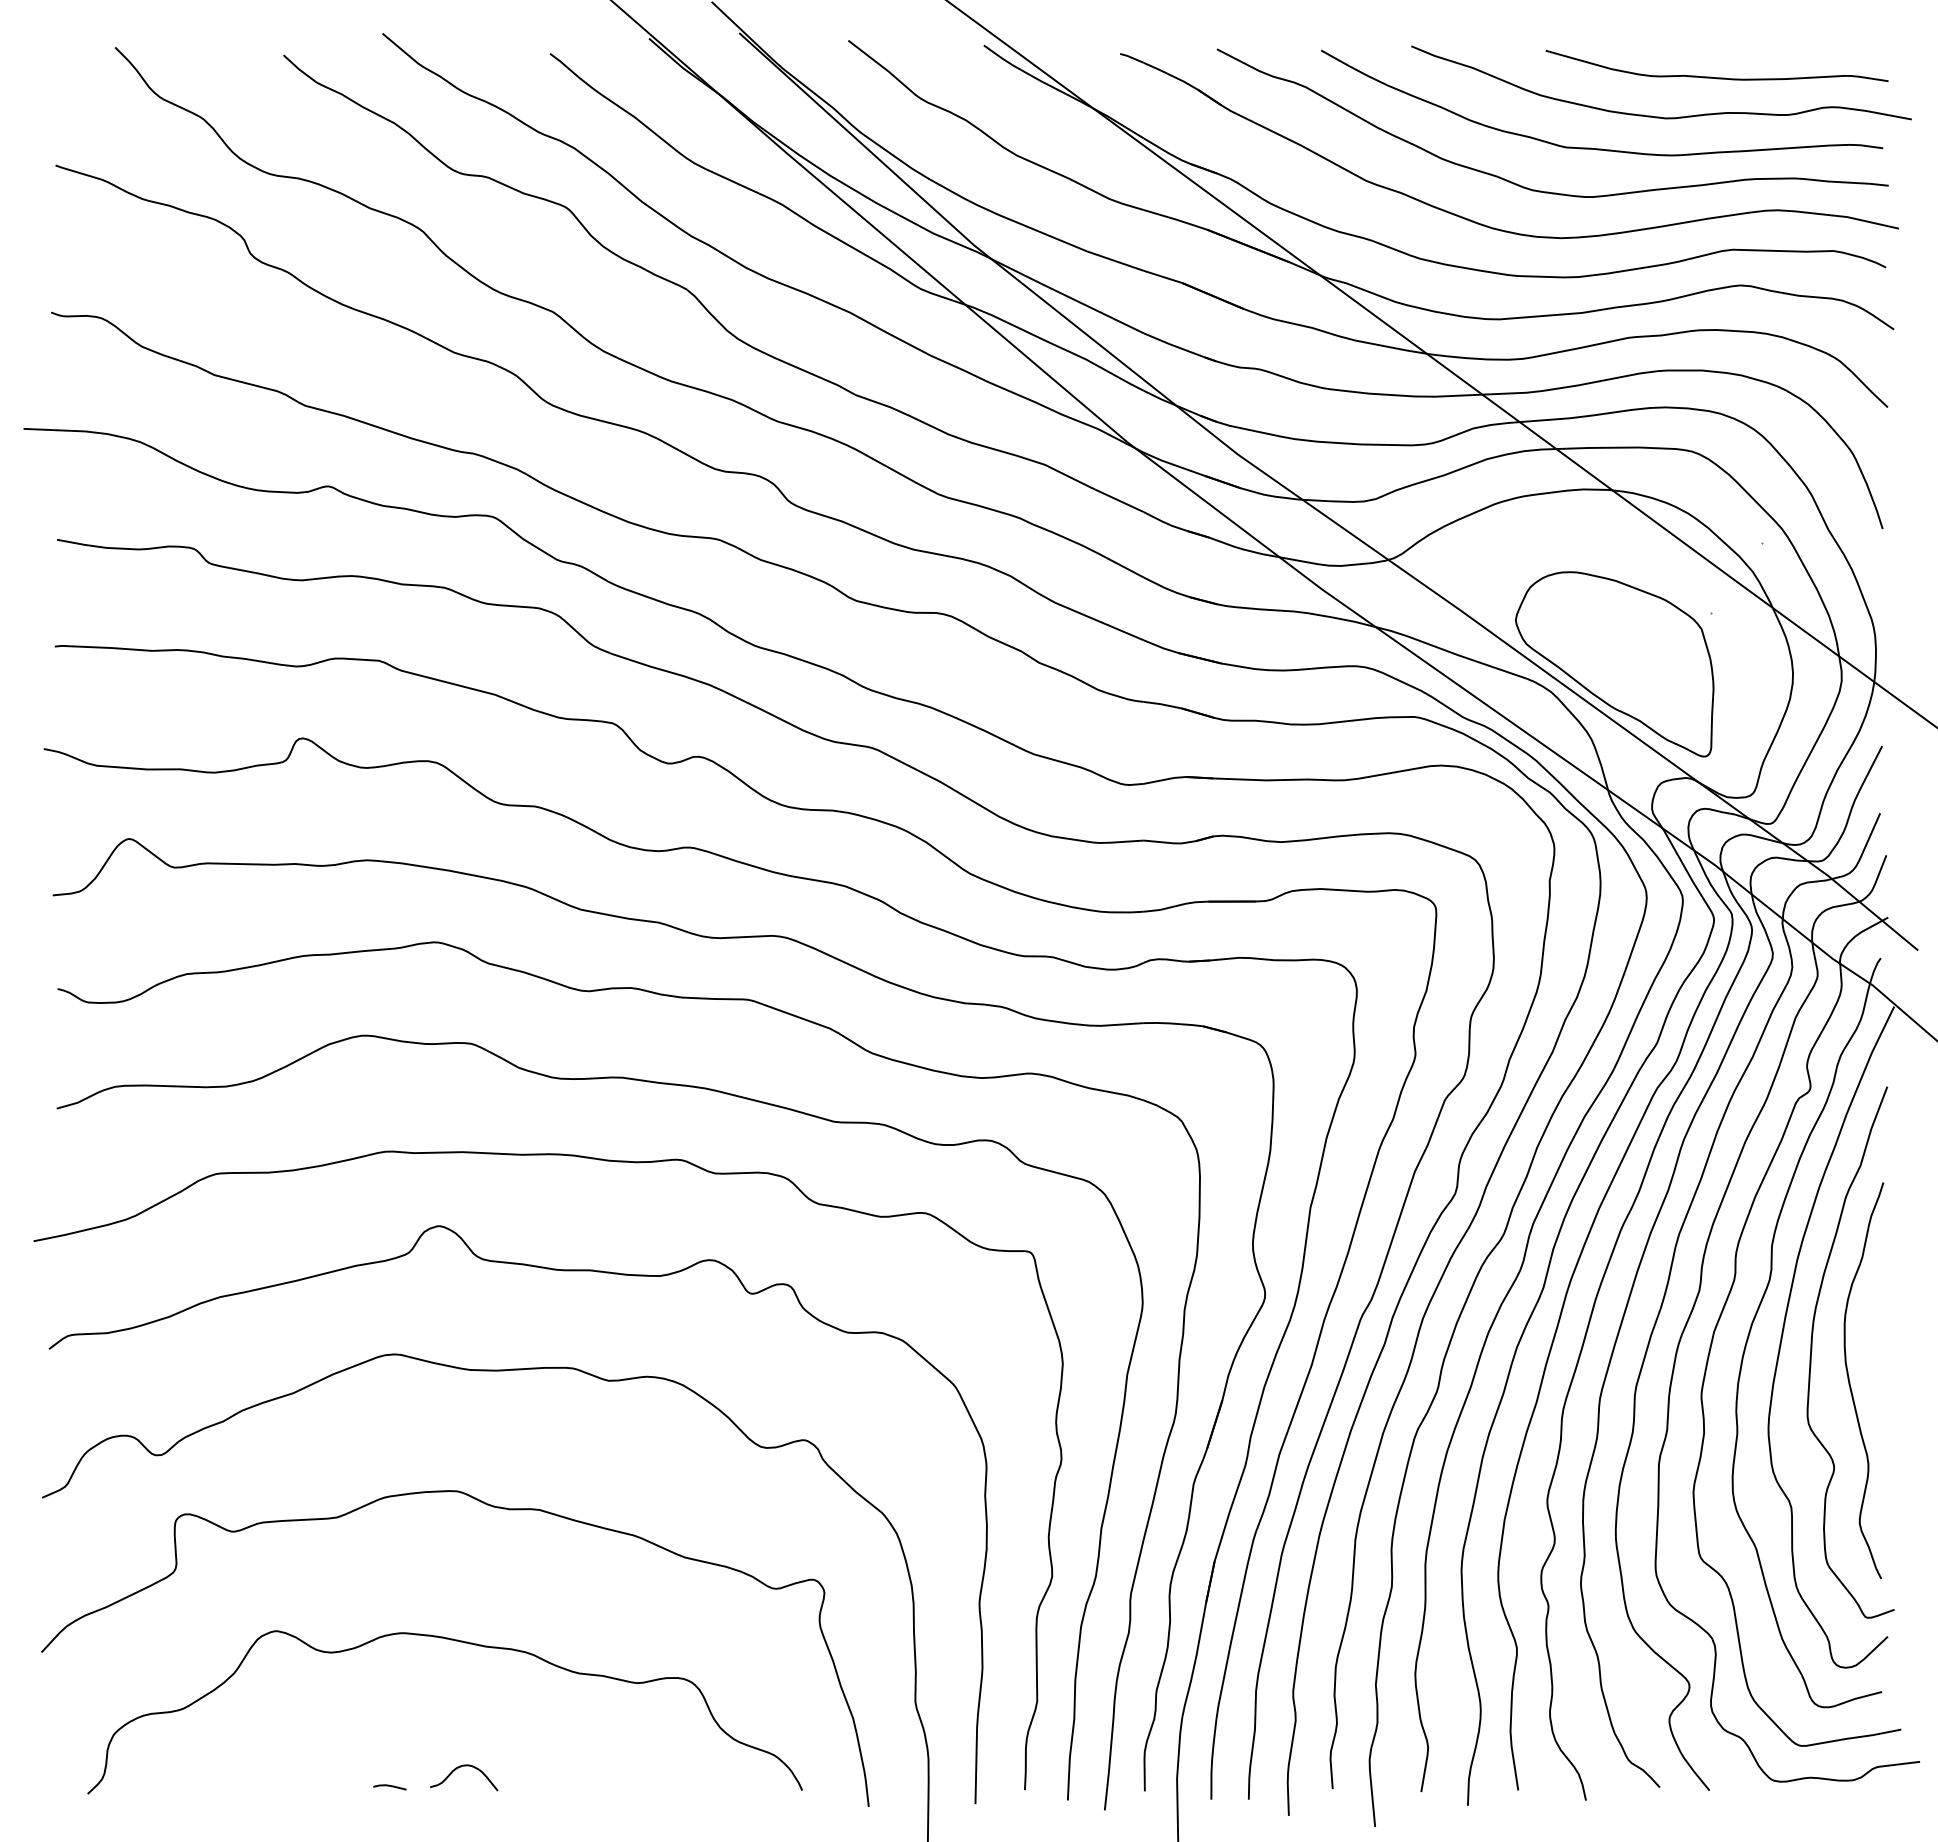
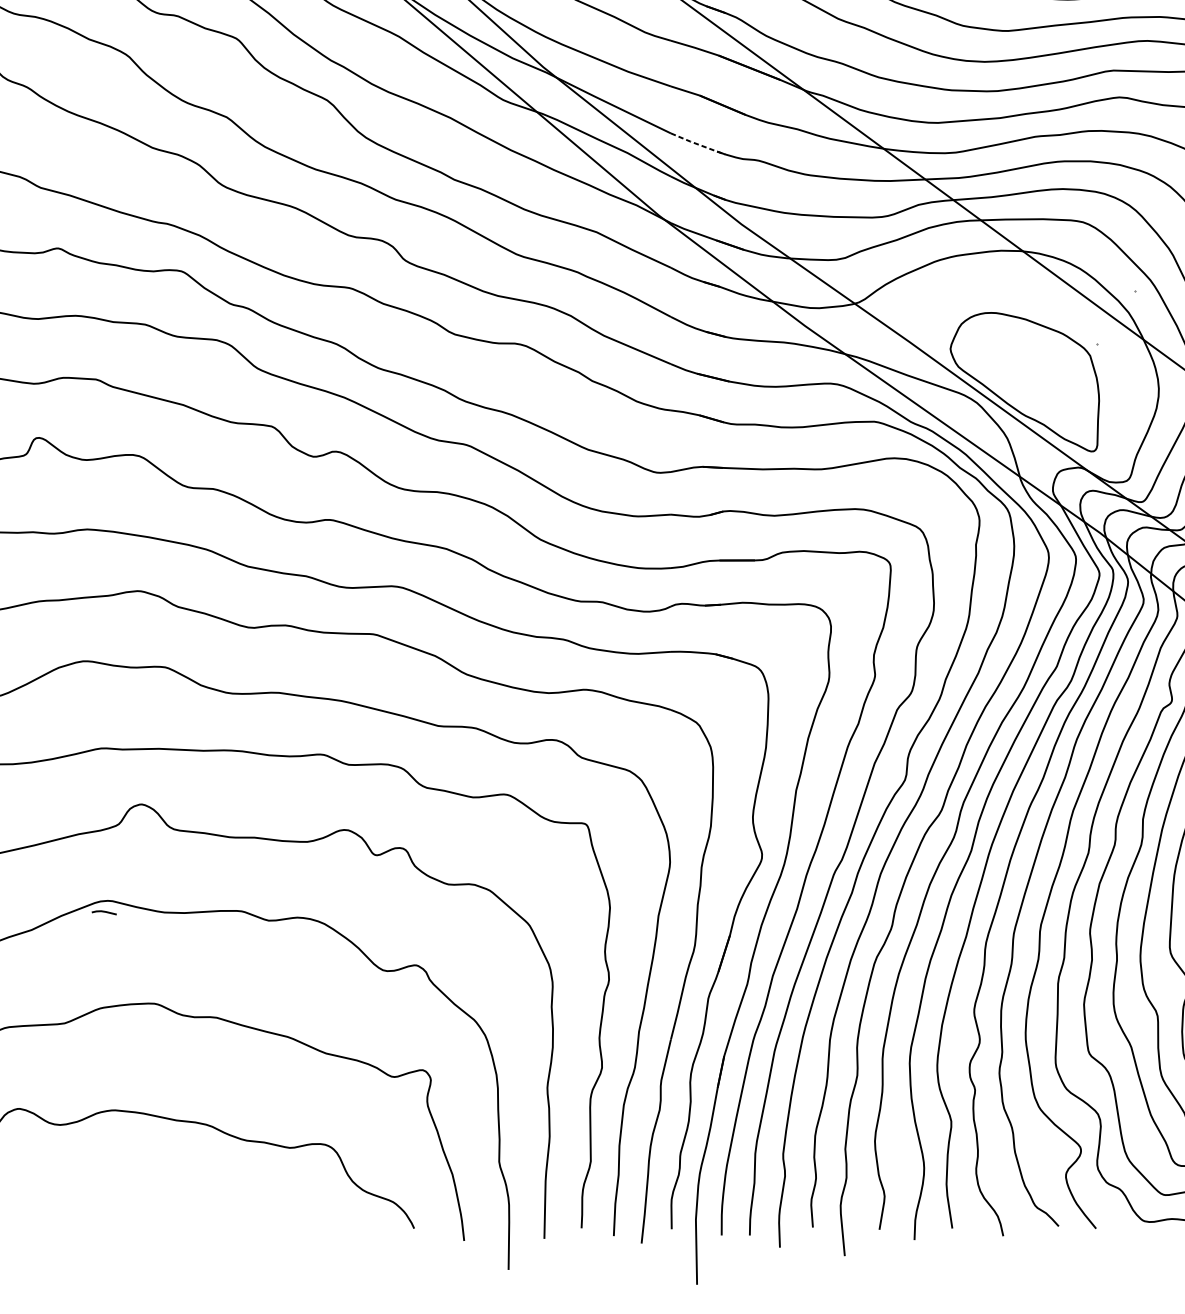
line: (1180, 348) -> (698, 144), solid -> dashed
curve: (461, 1767) -> (158, 1211), removed
line: (389, 1786) -> (103, 912), moved

